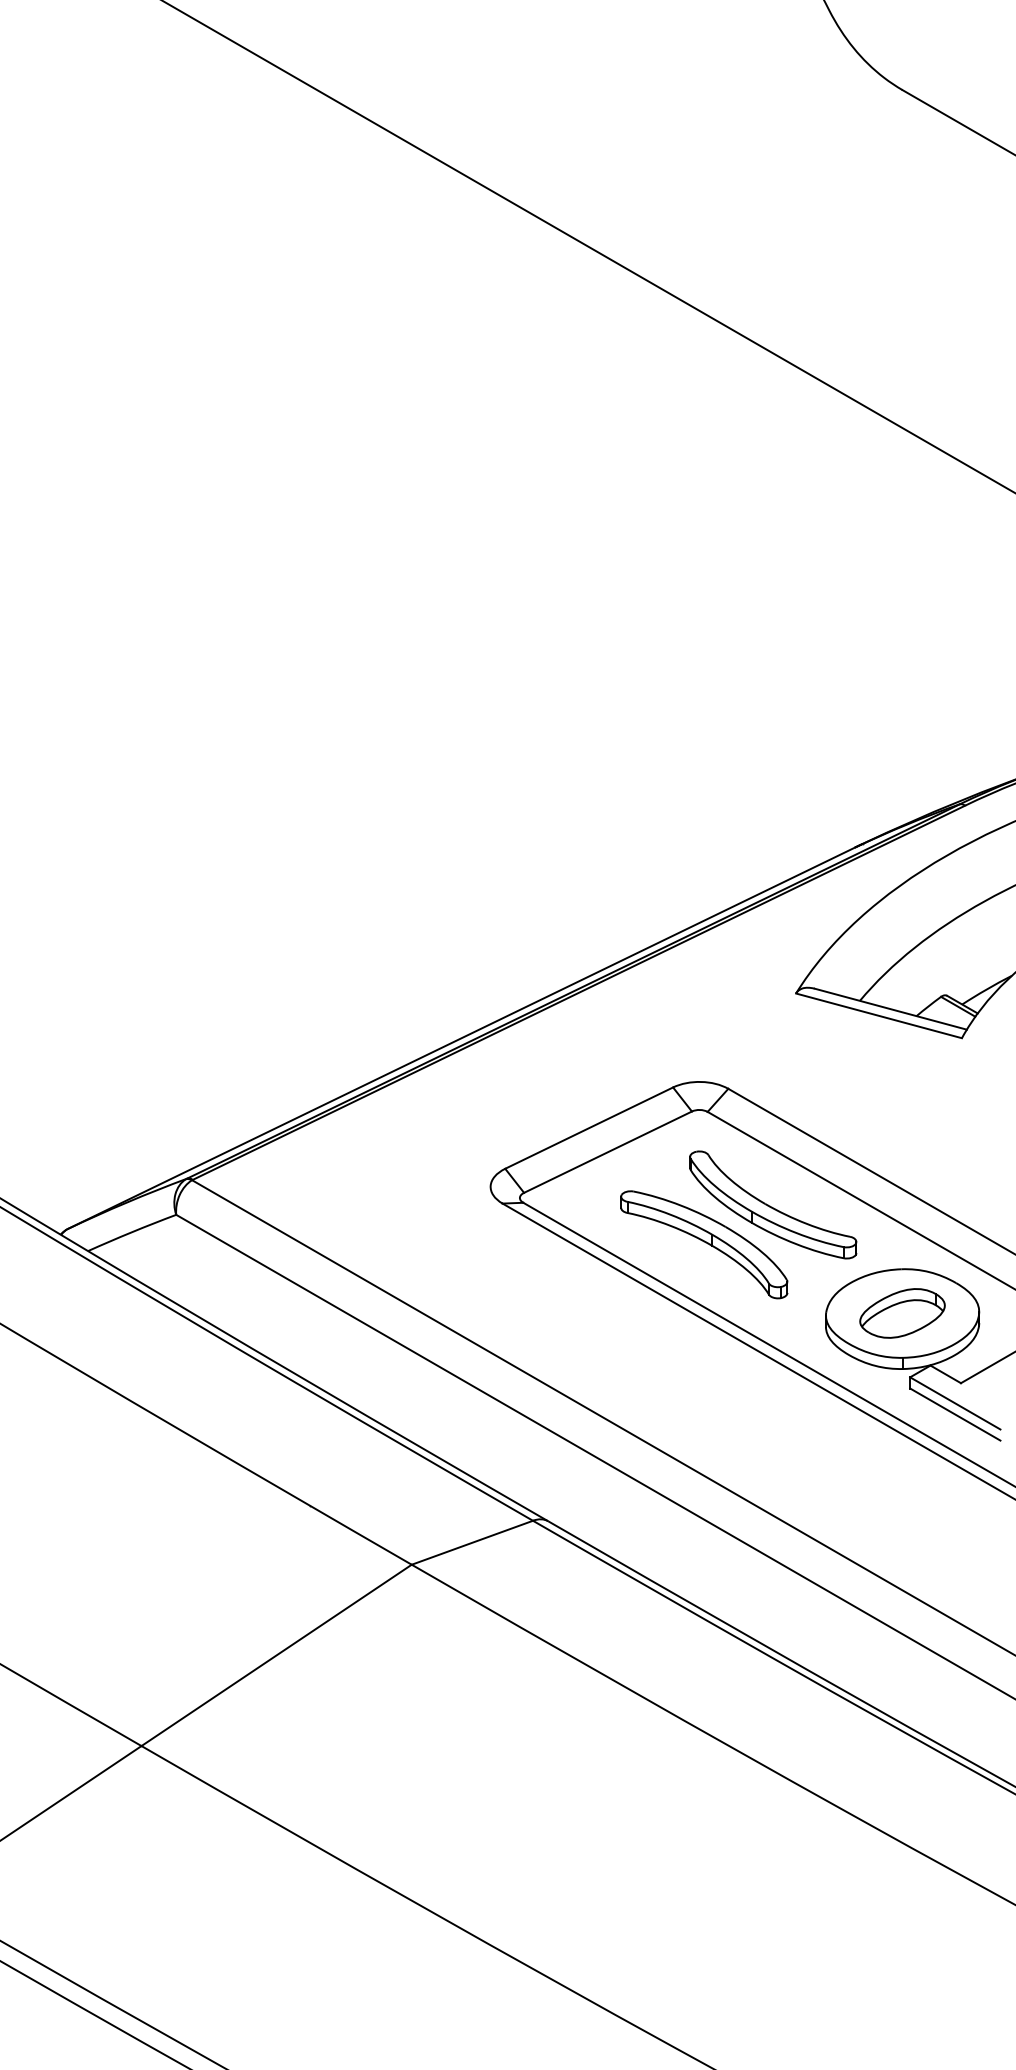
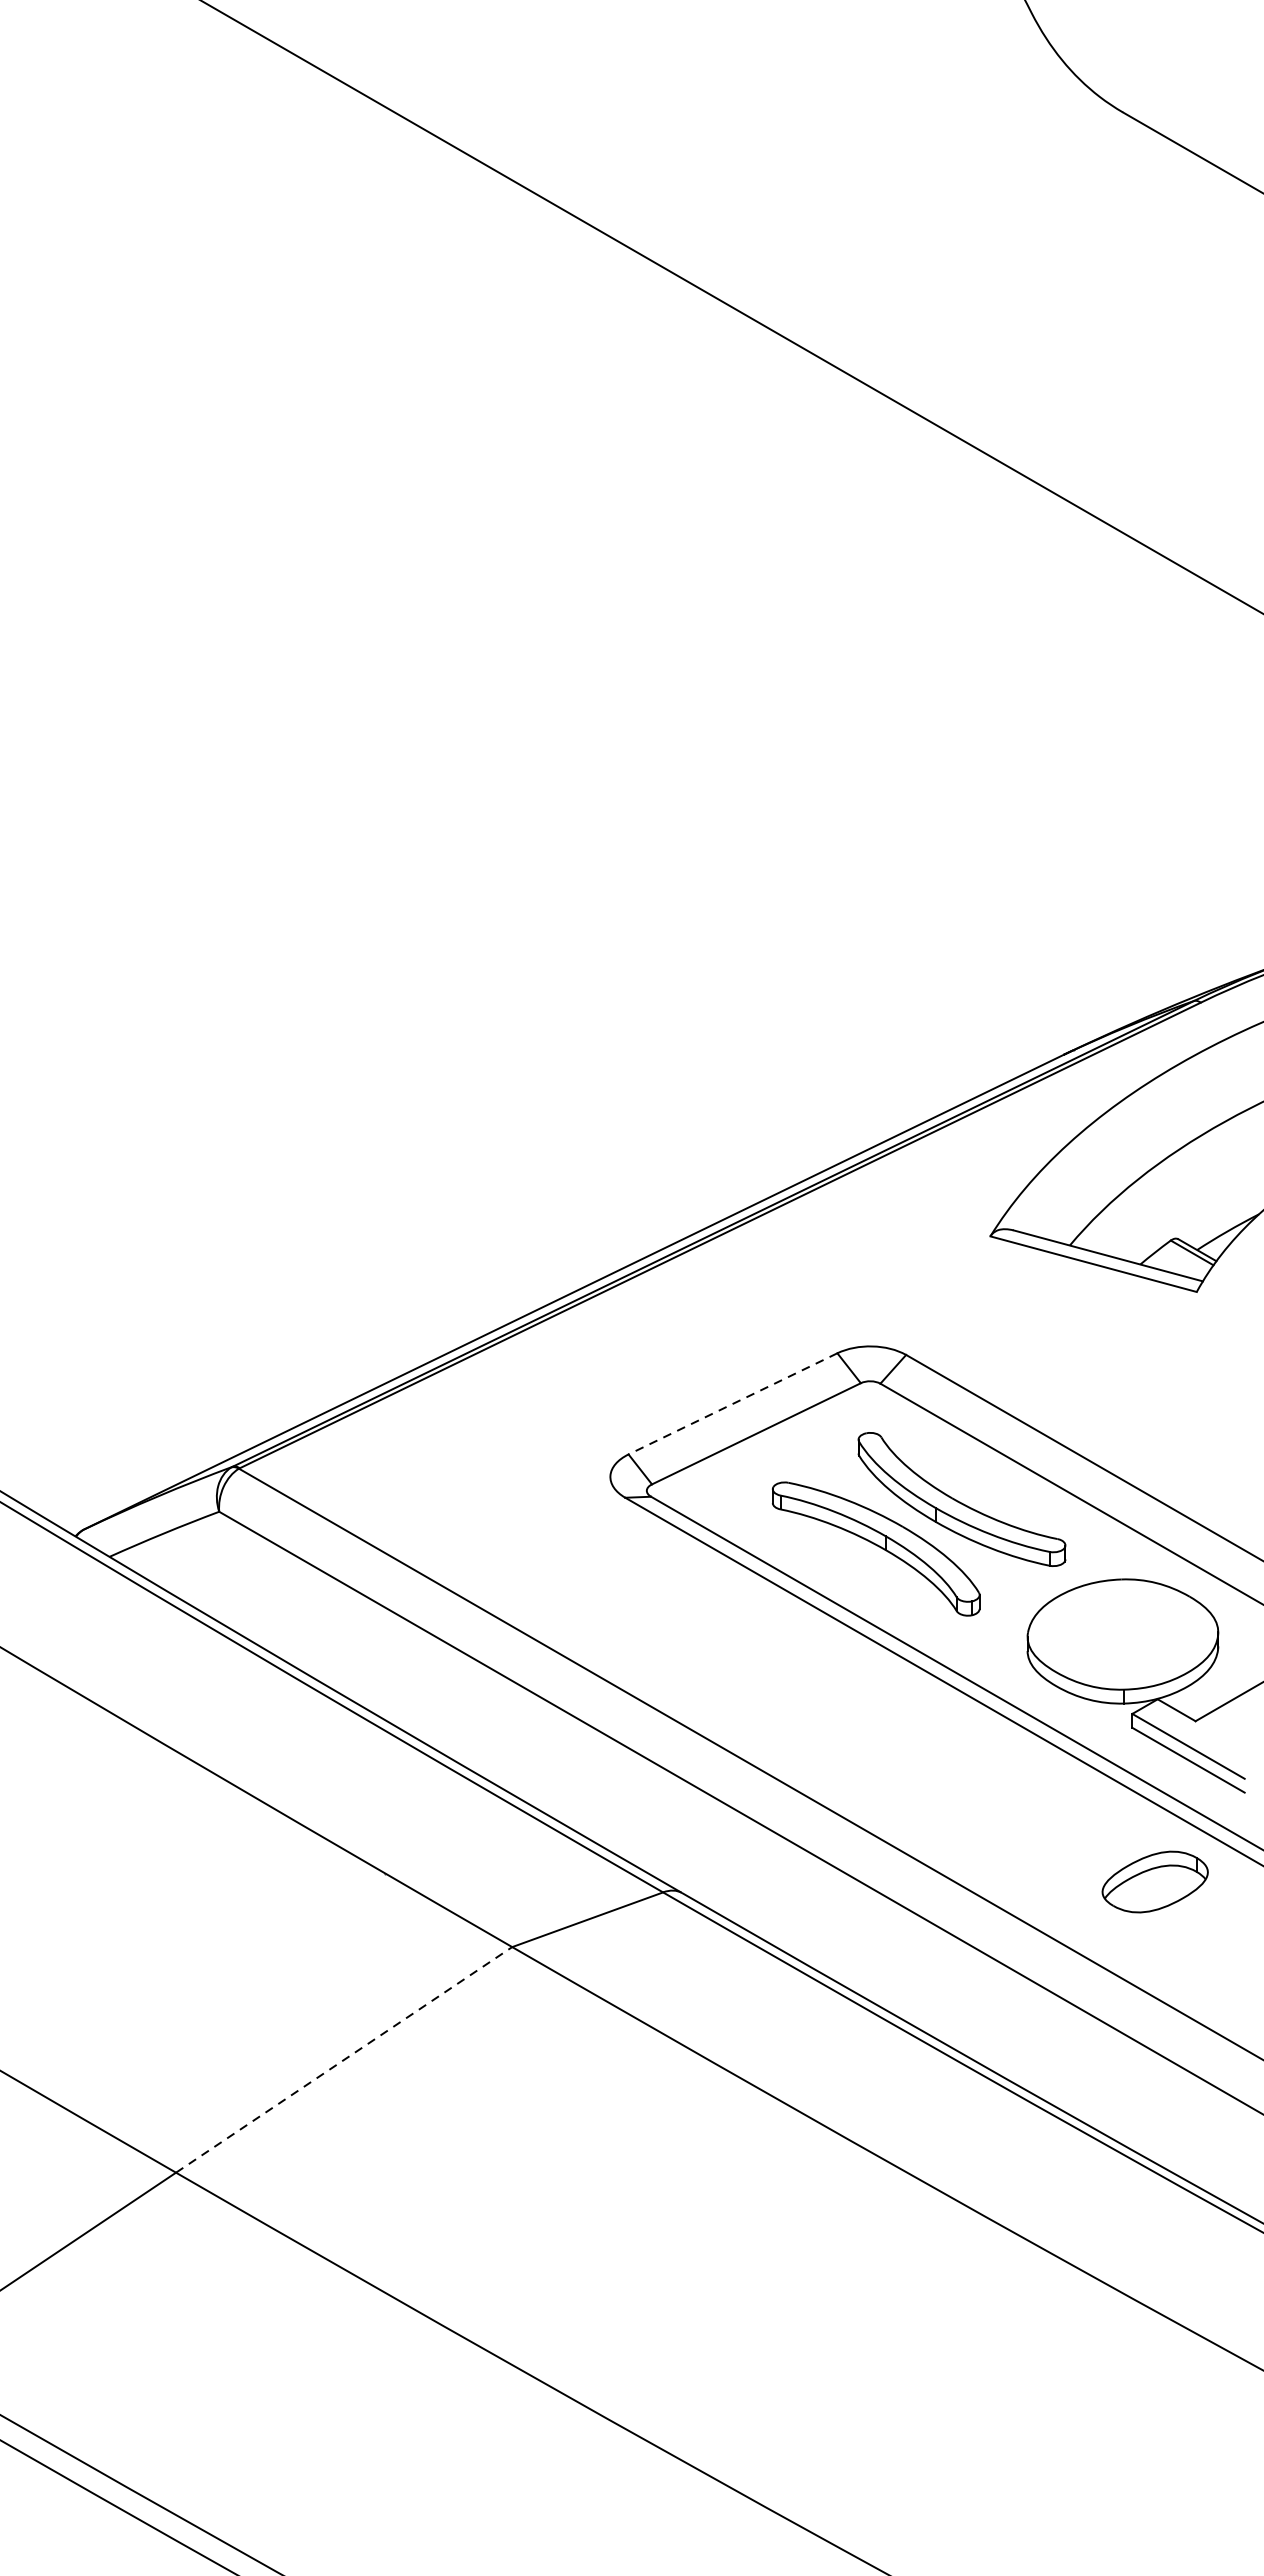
line: (588, 1128) -> (732, 1404), solid -> dashed
part: (902, 1313) -> (1155, 1882), moved
line: (276, 1655) -> (343, 2060), solid -> dashed

